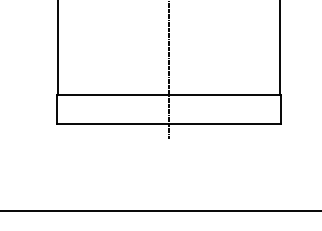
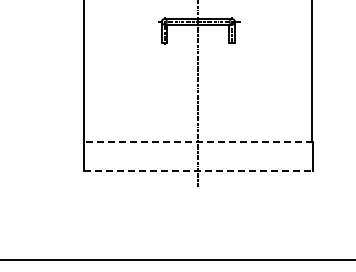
line: (169, 95) -> (198, 142), solid -> dashed
line: (169, 123) -> (198, 171), solid -> dashed

